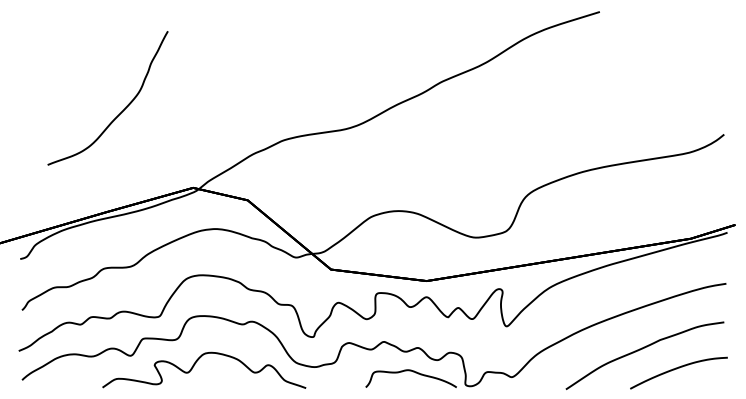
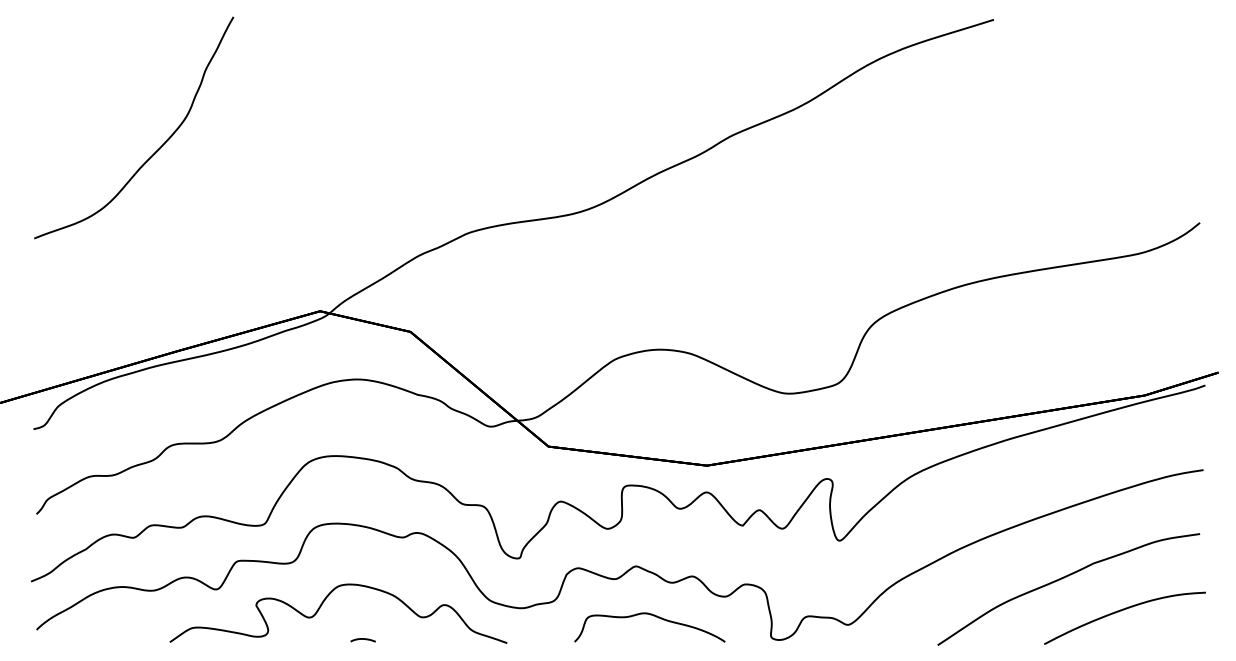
curve: (121, 111) -> (156, 149), moved
curve: (413, 372) -> (653, 617), moved
curve: (218, 385) -> (362, 638), added

